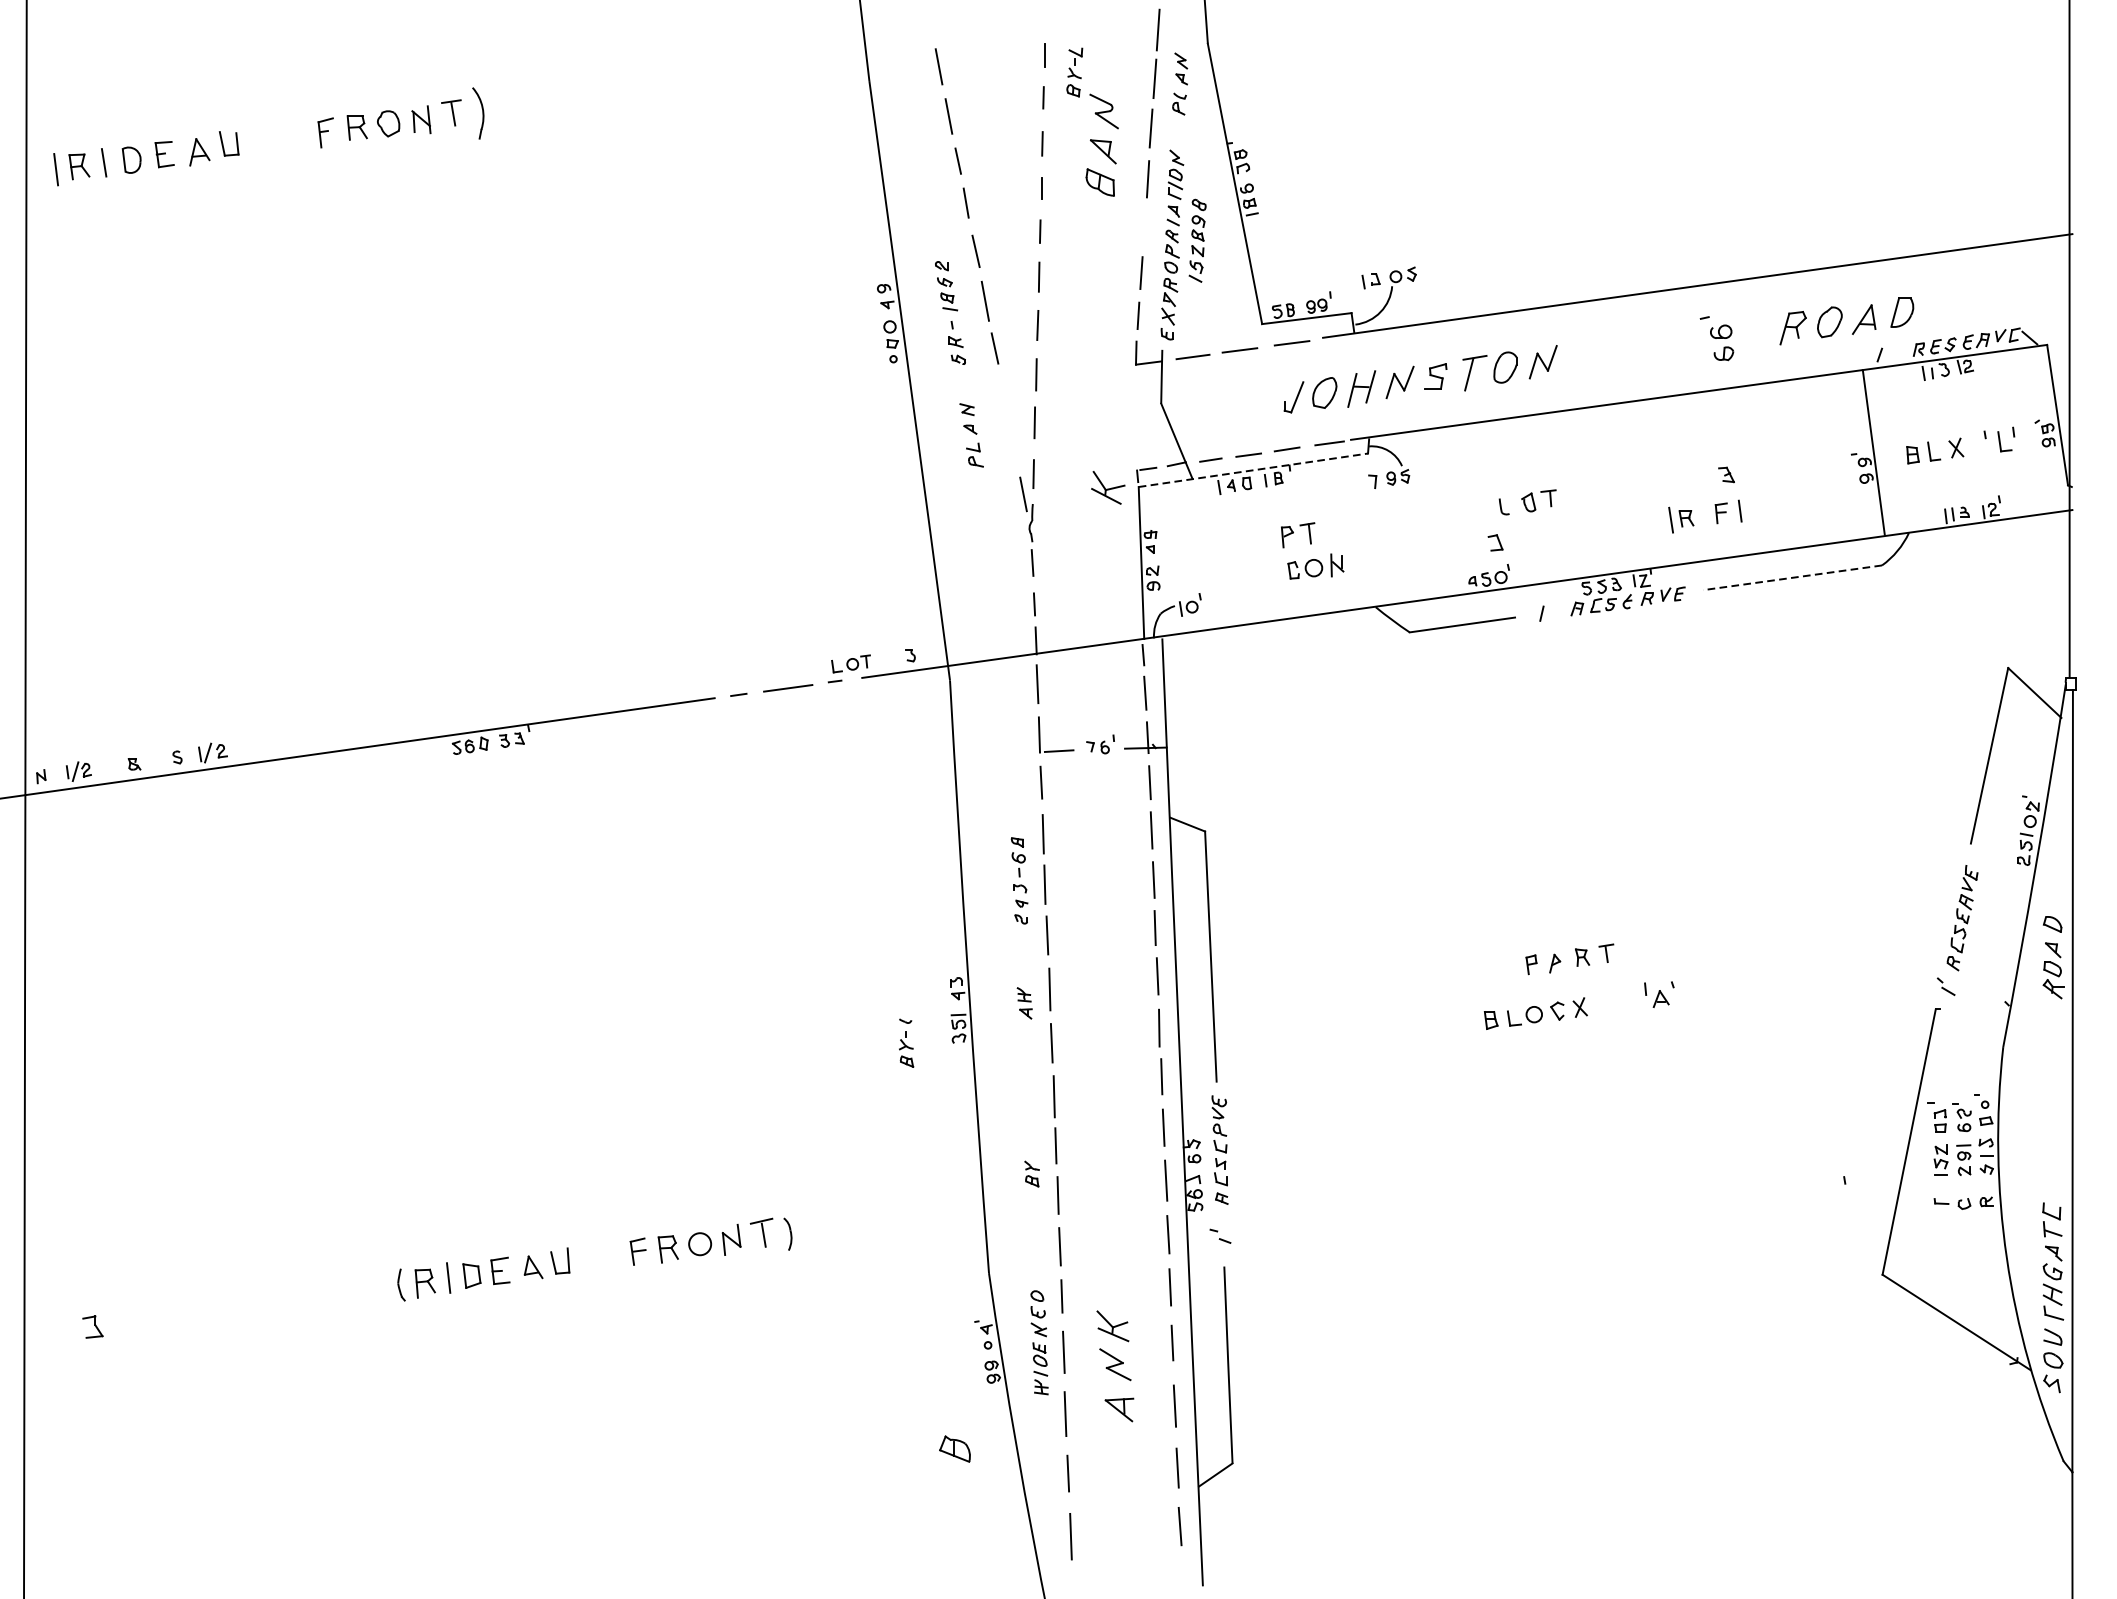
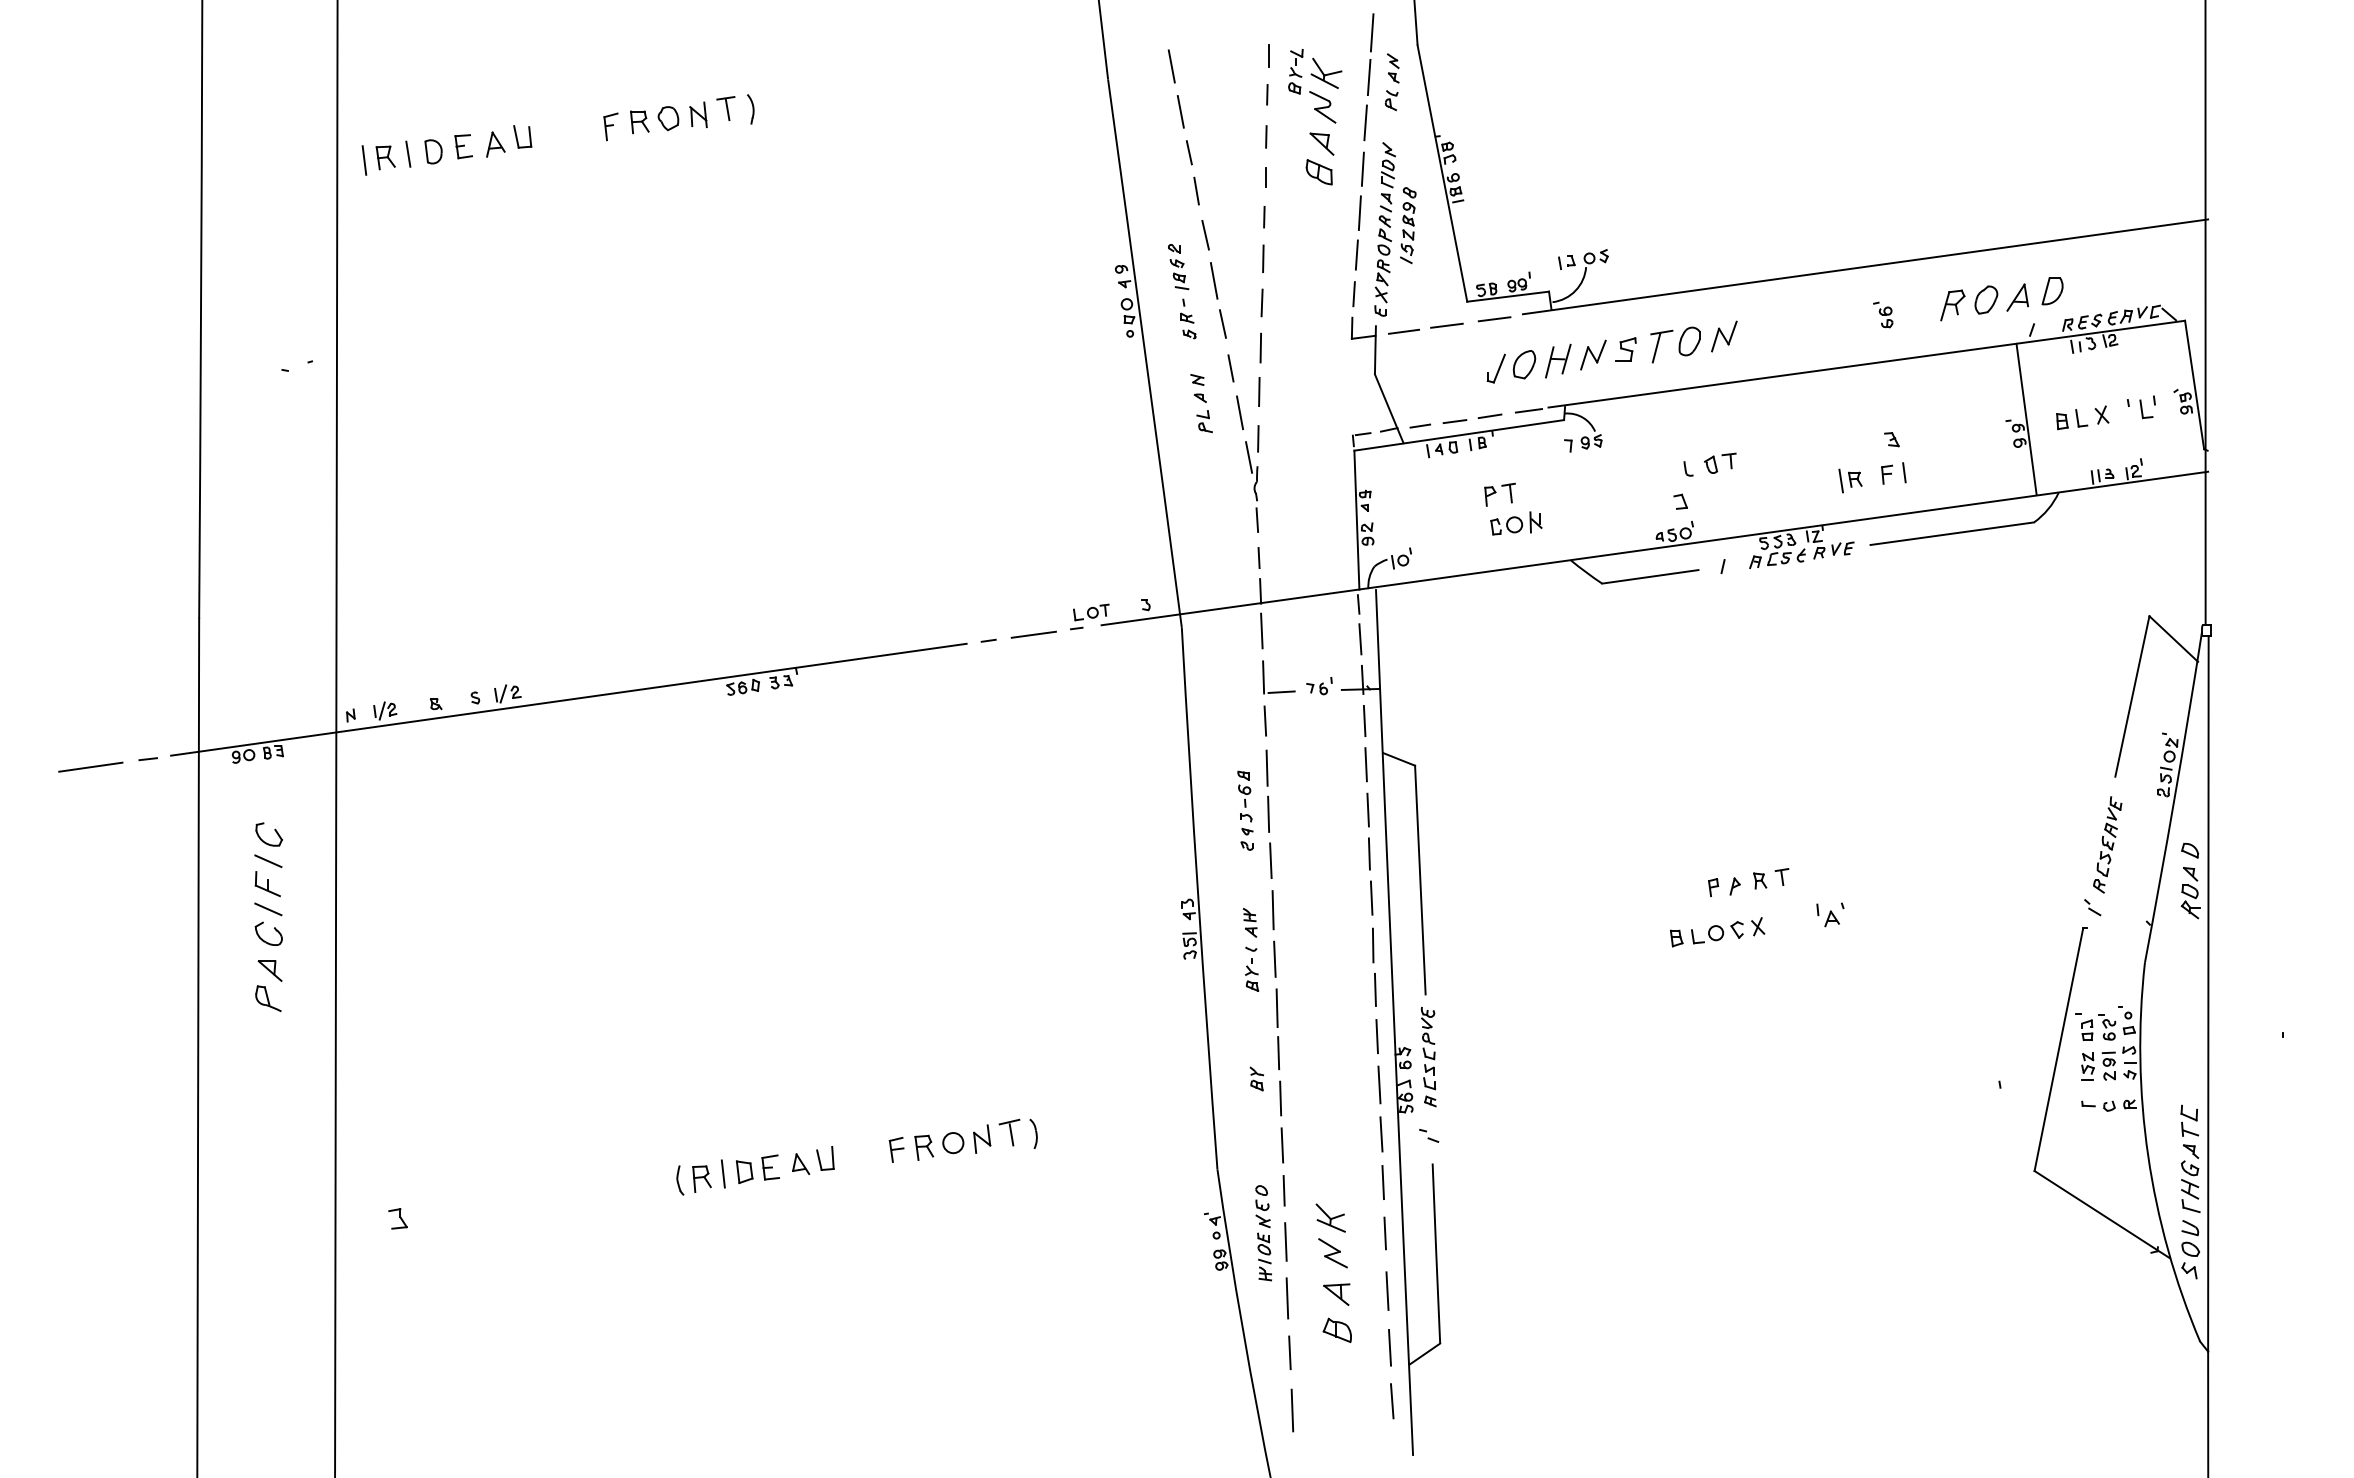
part: (478, 113) -> (750, 109), size x0.62
line: (1144, 226) -> (1359, 212), added
part: (1717, 338) -> (1883, 314), size x0.62
line: (1003, 397) -> (1230, 368), added
line: (1014, 445) -> (1240, 412), added
line: (1253, 470) -> (1459, 435), dashed -> solid
part: (1108, 486) -> (1326, 72), moved
line: (1792, 577) -> (1952, 533), dashed -> solid
part: (907, 1042) -> (1252, 968), moved
part: (954, 1449) -> (1336, 1330), moved

